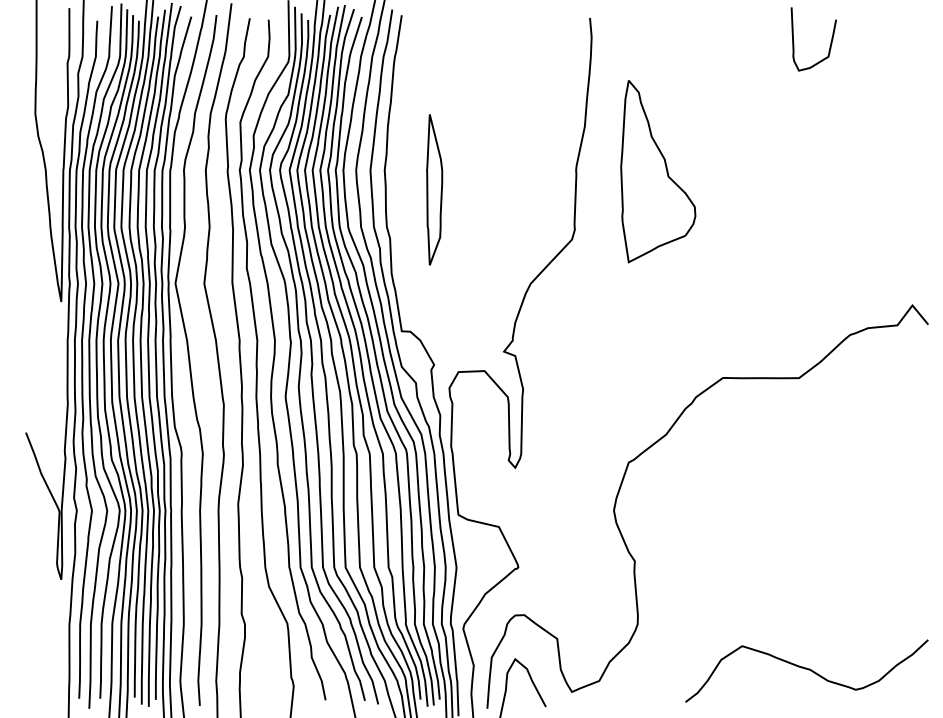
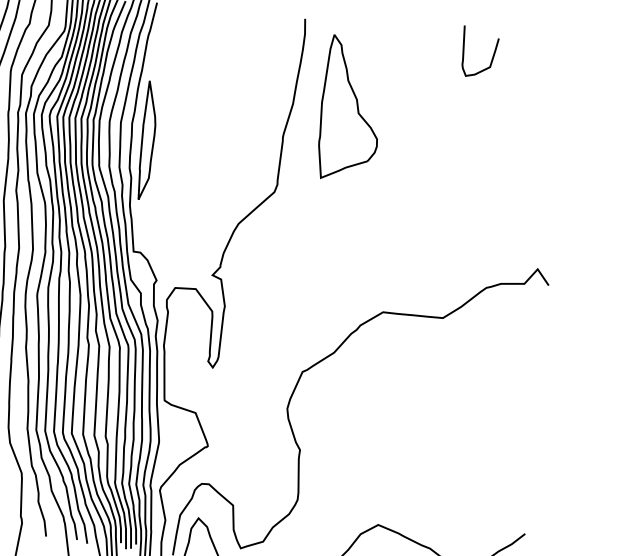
part: (658, 171) -> (351, 108), moved
part: (434, 189) -> (147, 140), moved

